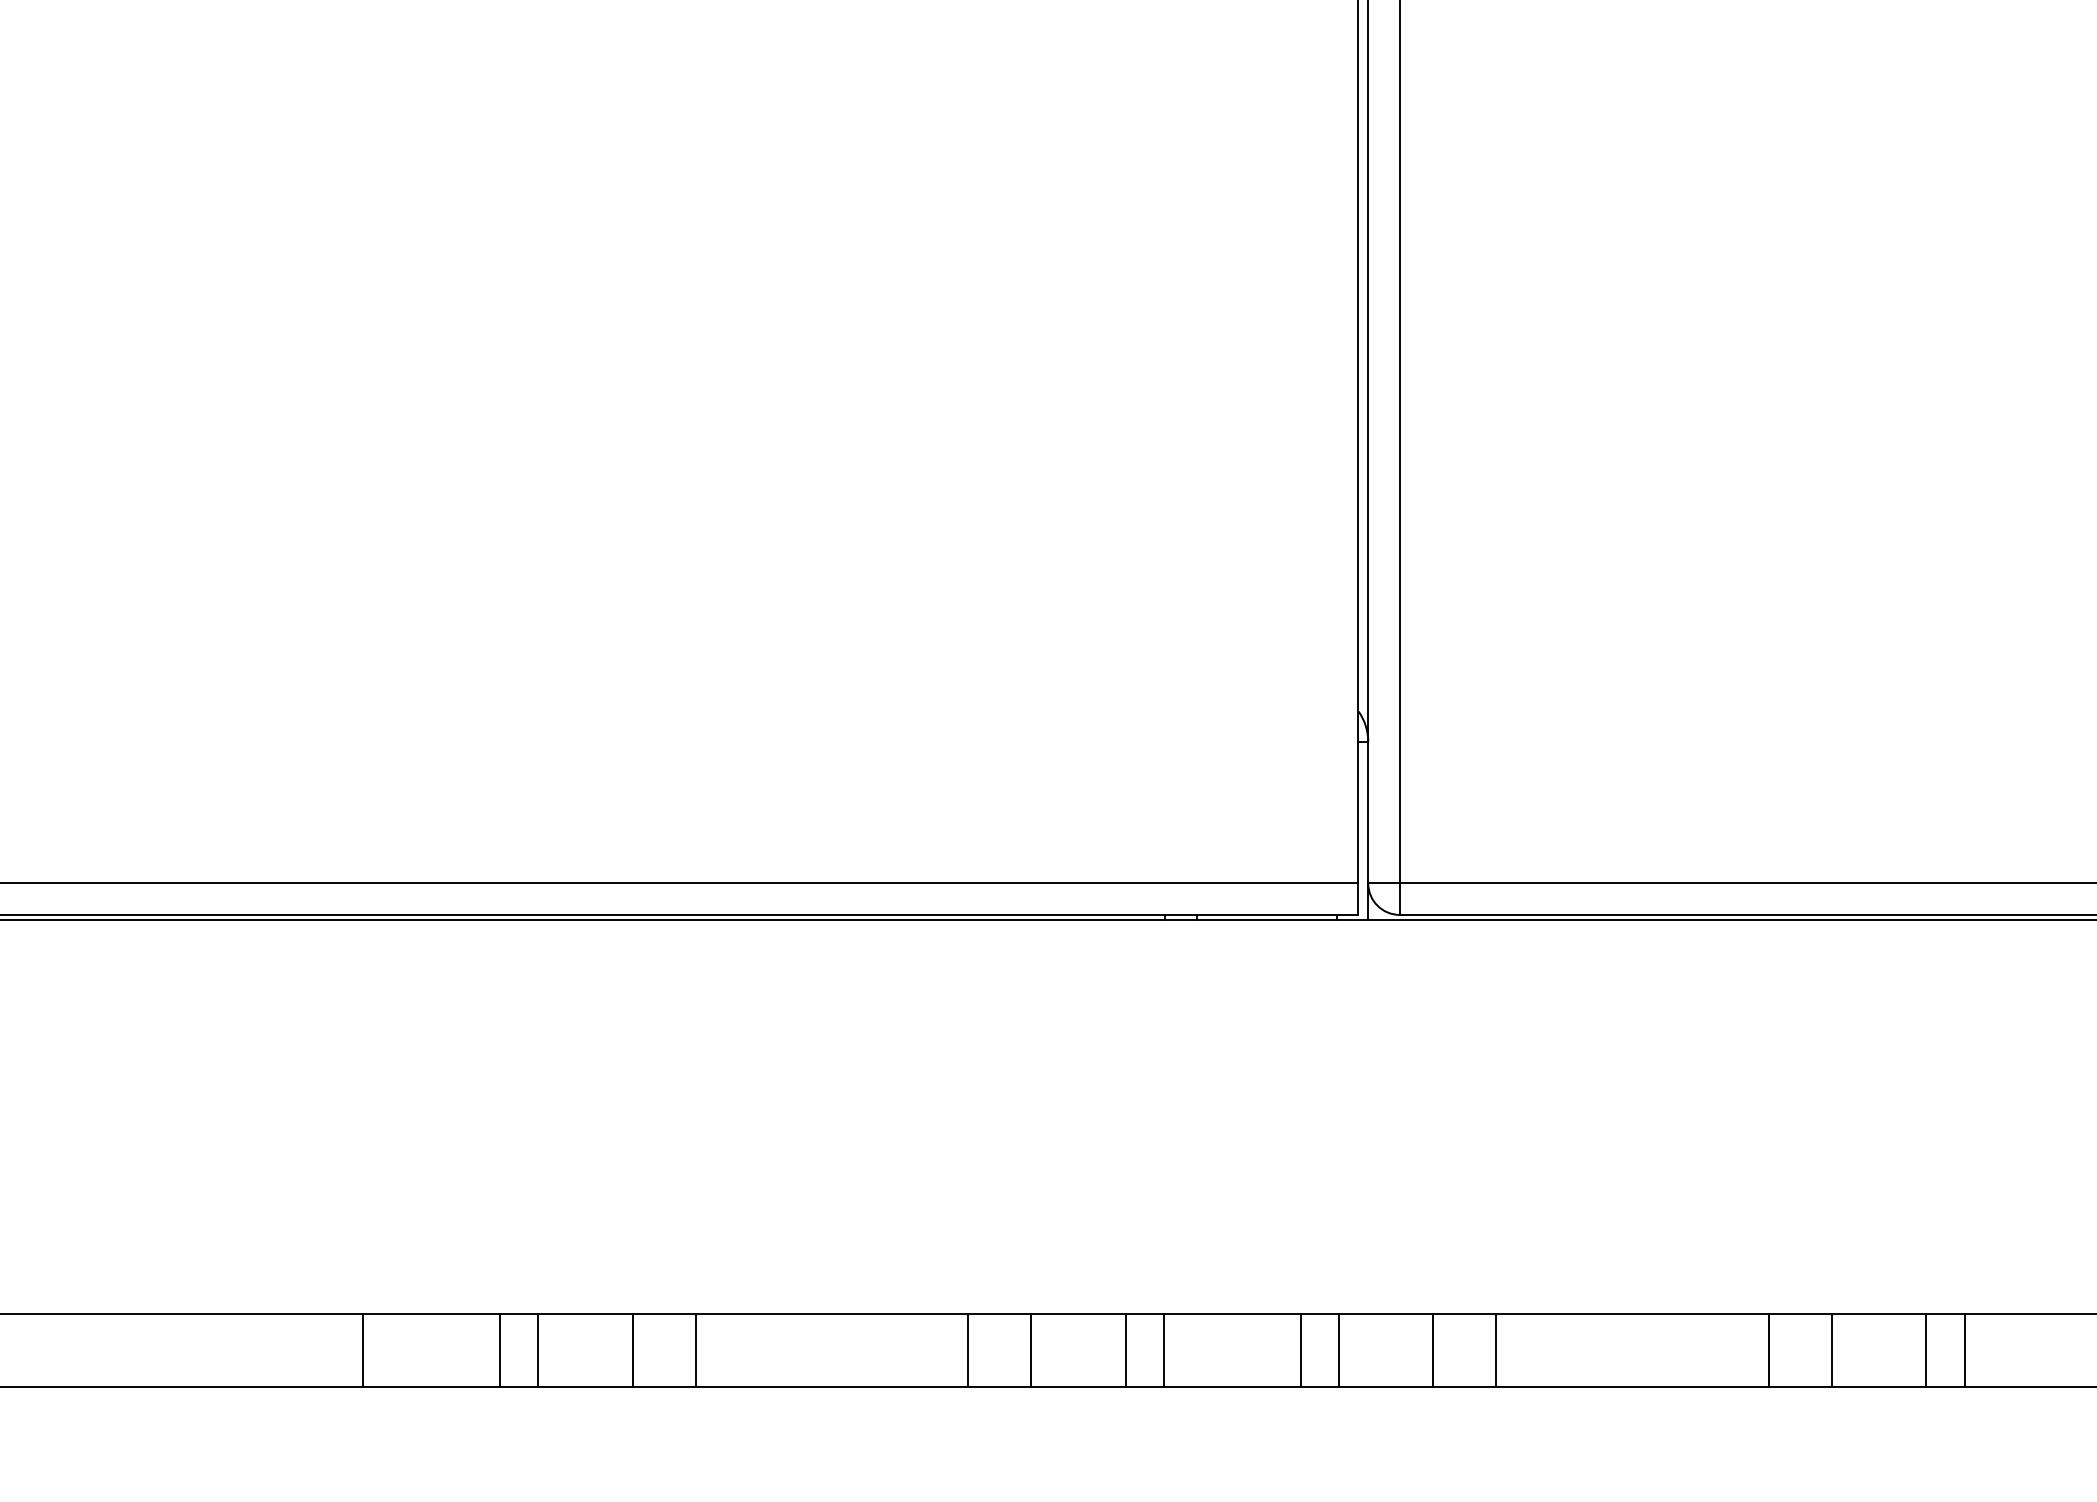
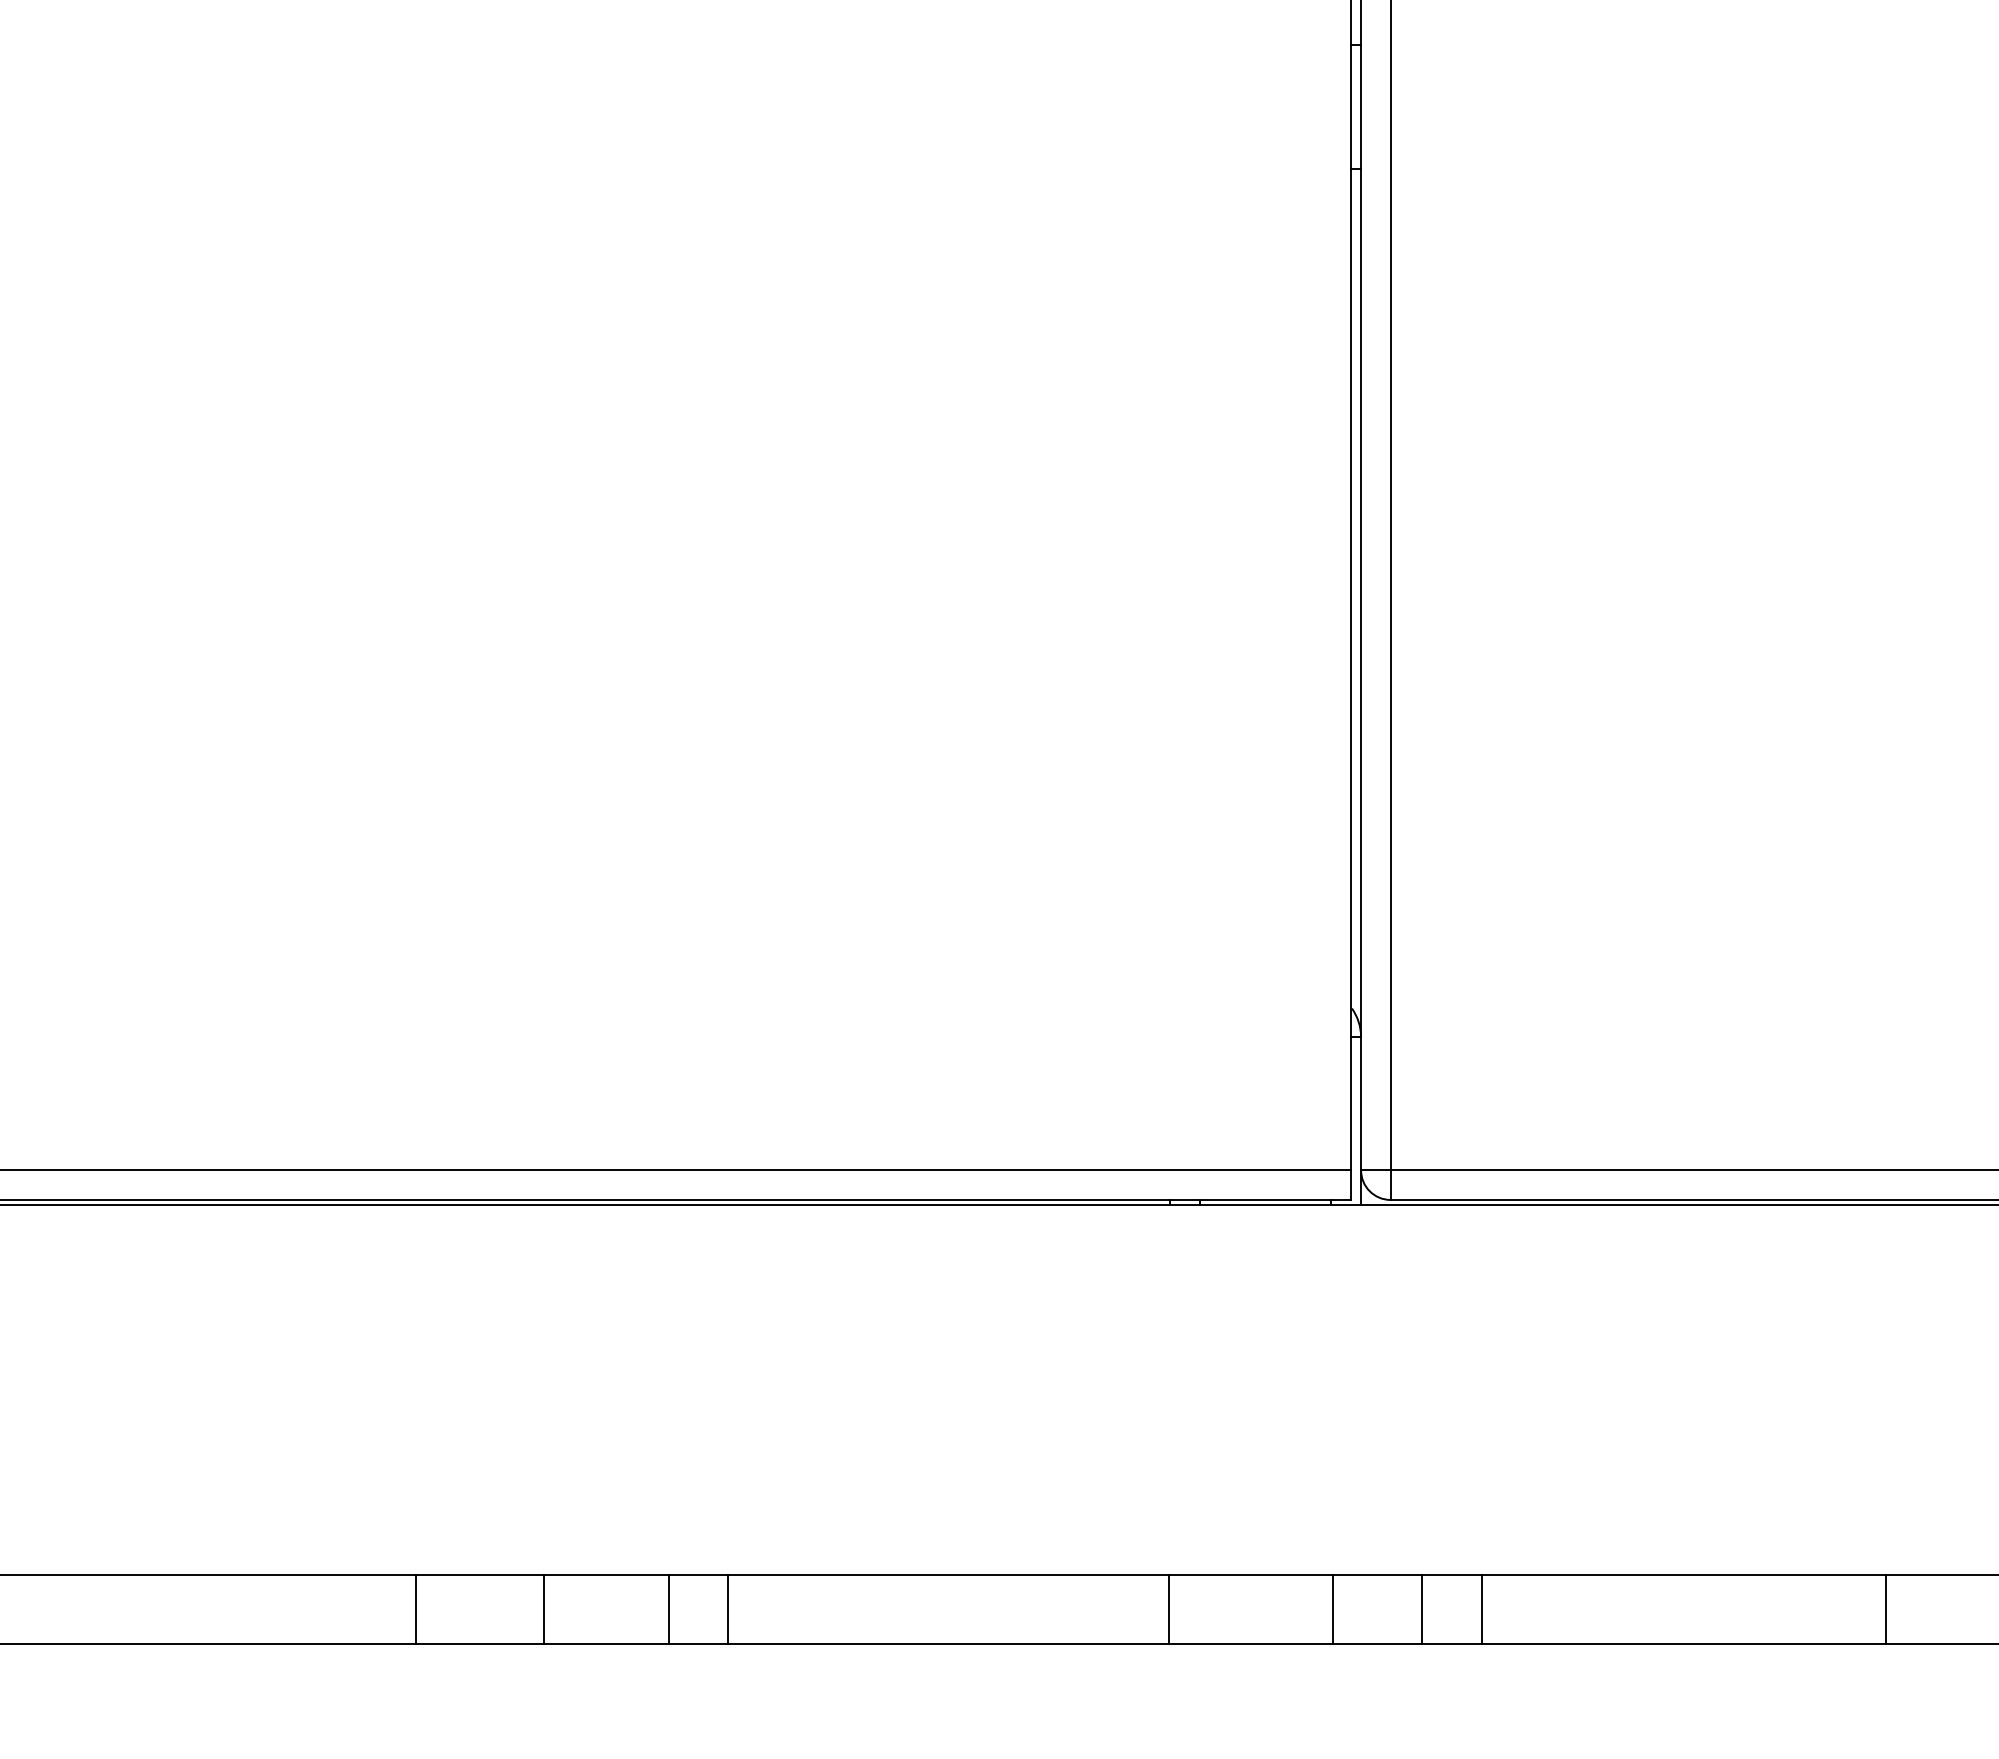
line: (538, 1350) -> (580, 1609), removed
line: (968, 1350) -> (984, 1609), removed
line: (1030, 1350) -> (1043, 1609), removed
line: (1125, 1350) -> (1132, 1609), removed
line: (1300, 1350) -> (1297, 1609), removed
line: (1769, 1350) -> (1738, 1609), removed
line: (1832, 1350) -> (1797, 1609), removed
line: (1964, 1350) -> (1922, 1609), removed

